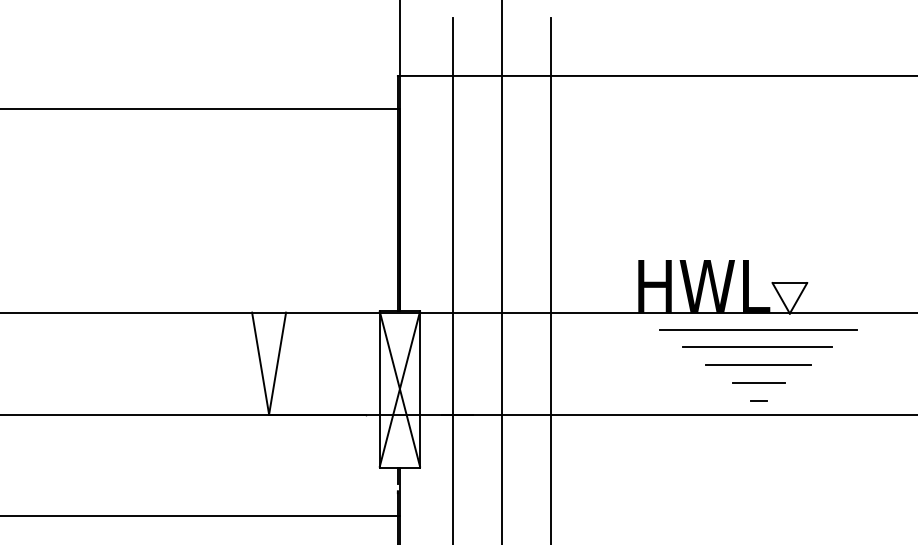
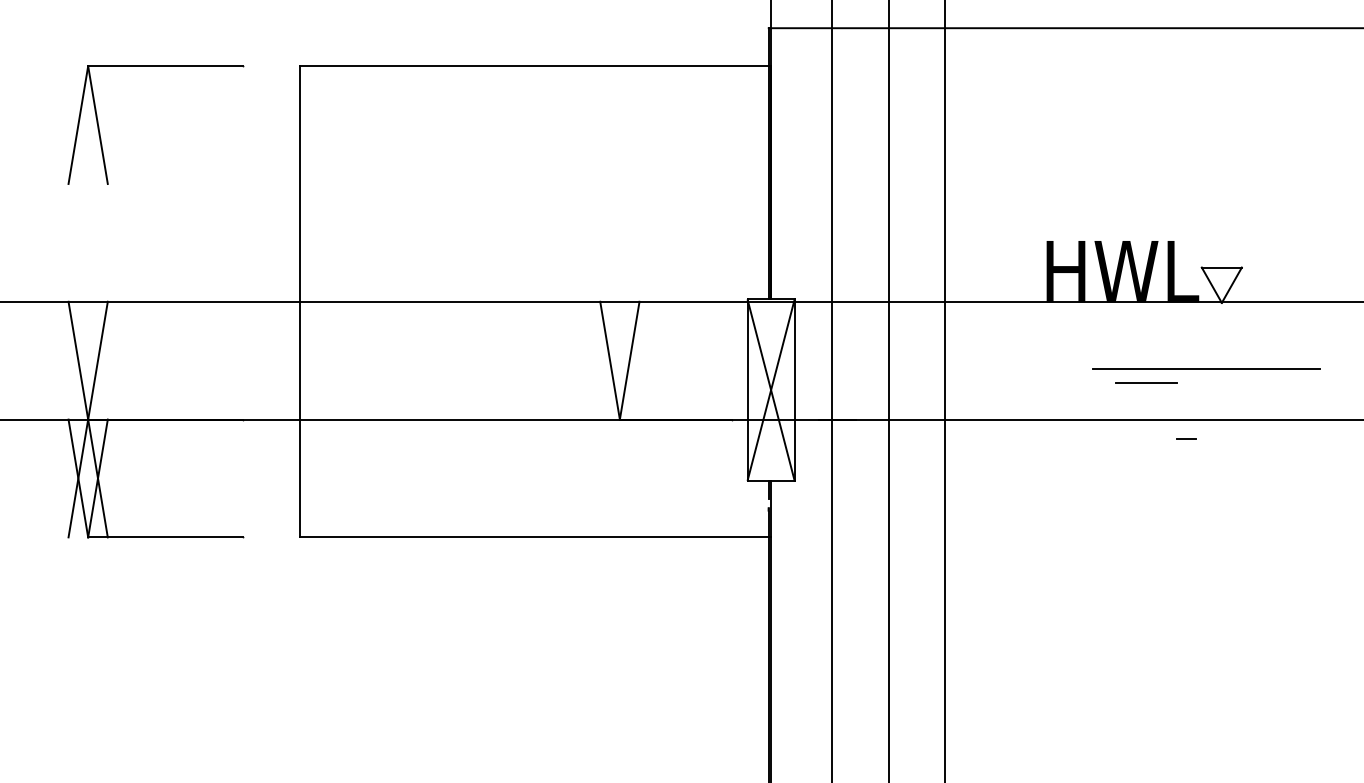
line: (758, 329) -> (1206, 368), moved
line: (757, 347) -> (1184, 341), removed
line: (758, 365) -> (1185, 362), removed
line: (759, 383) -> (1146, 382), moved
line: (759, 400) -> (1186, 438), moved

